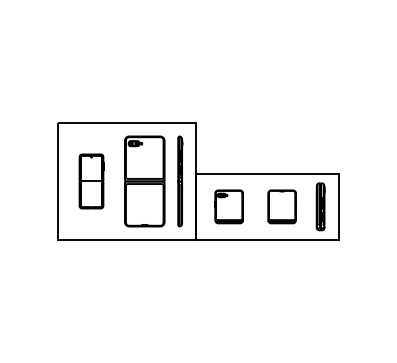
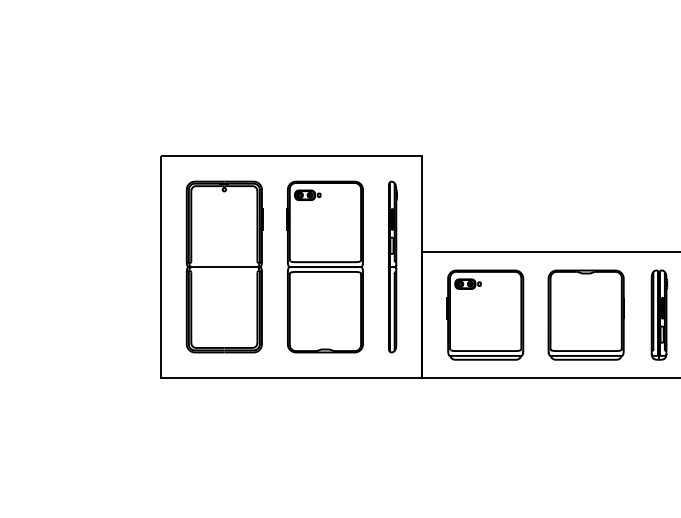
part: (91, 181) -> (224, 267), size x1.67
part: (228, 206) -> (484, 314), size x1.43
part: (281, 206) -> (584, 314), size x1.43

